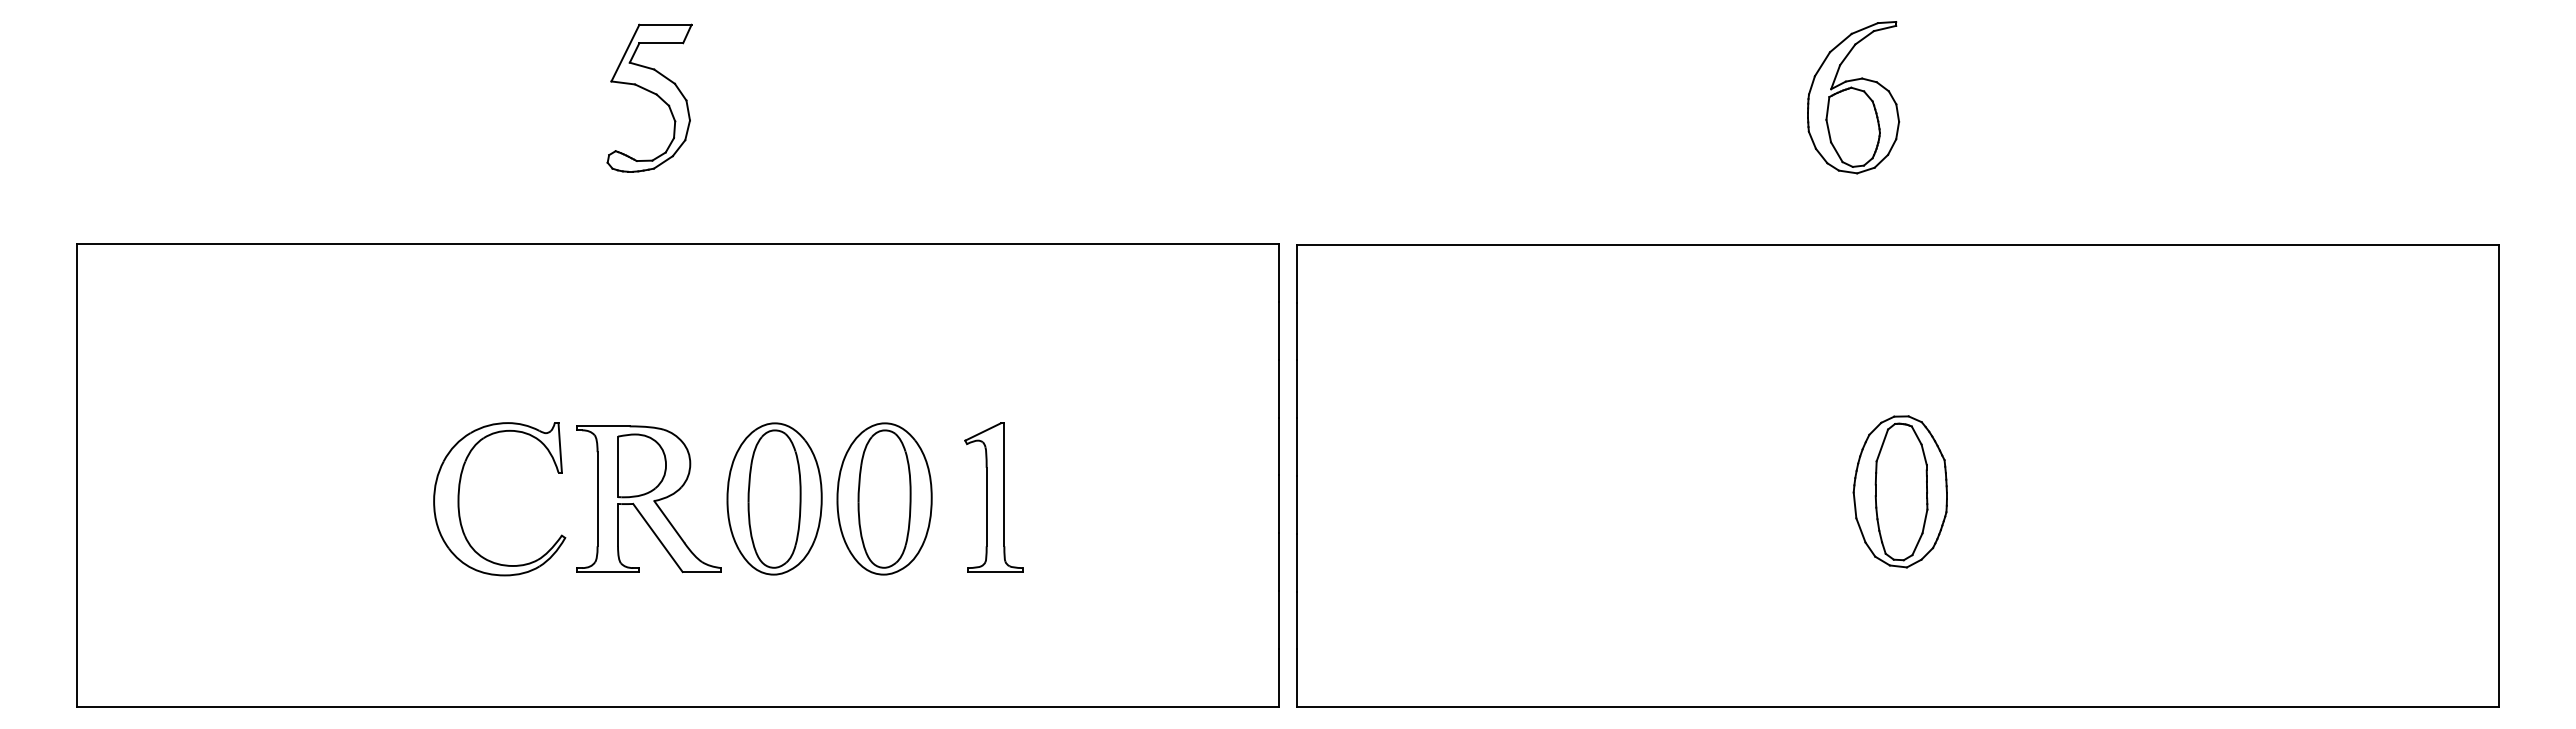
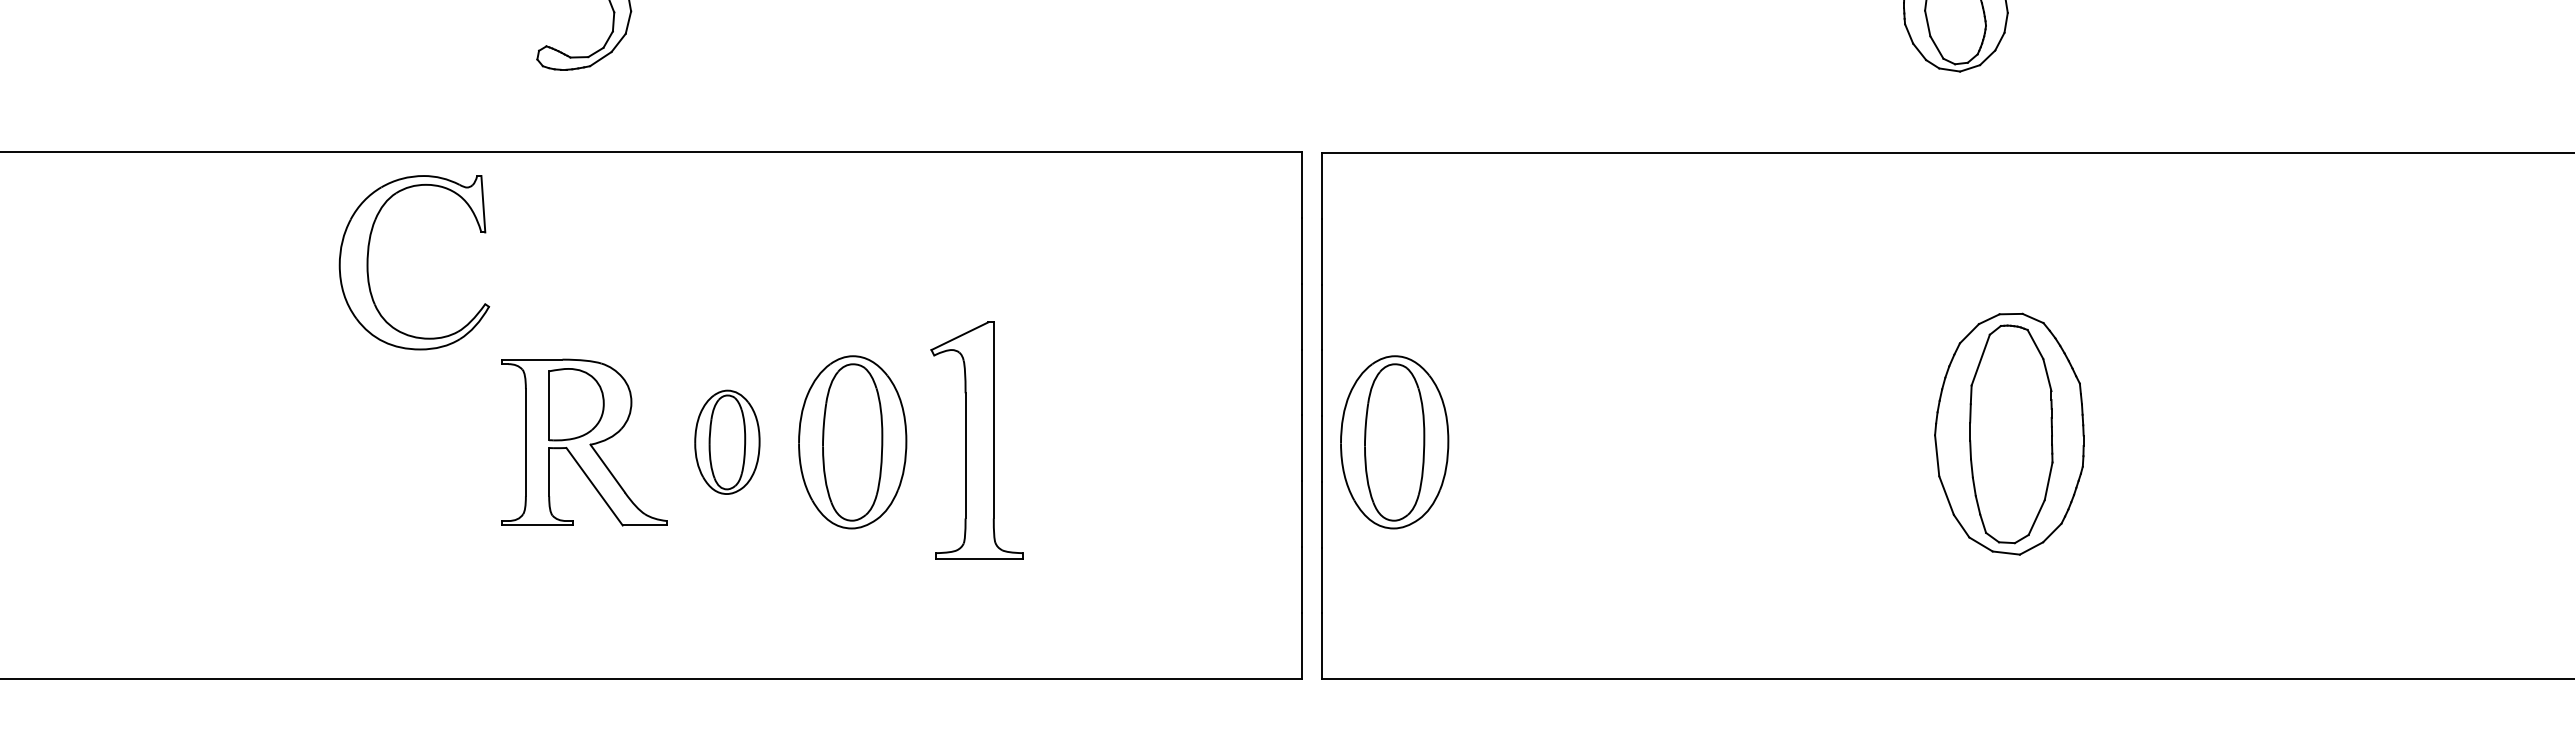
part: (1899, 491) -> (2008, 433), size x1.4
part: (993, 497) -> (976, 440), size x1.4
part: (774, 498) -> (727, 441), size x0.6
part: (1360, 498) -> (1394, 441), added
part: (459, 499) -> (368, 263), moved

